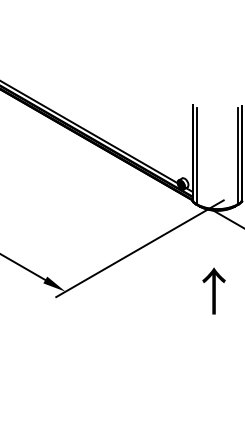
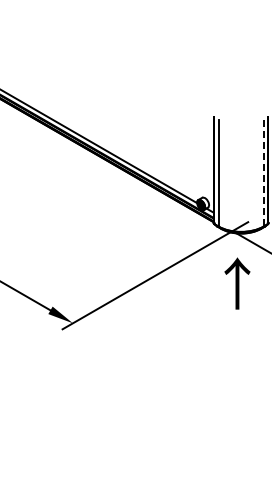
line: (237, 155) -> (263, 172), solid -> dashed
text: (214, 290) -> (237, 283), moved

